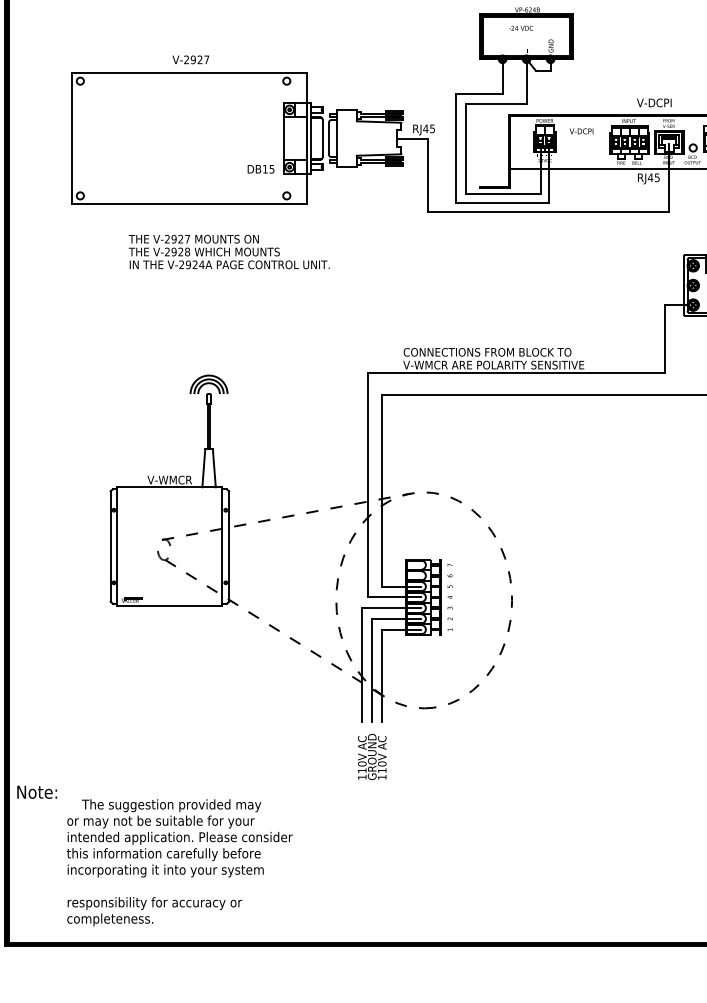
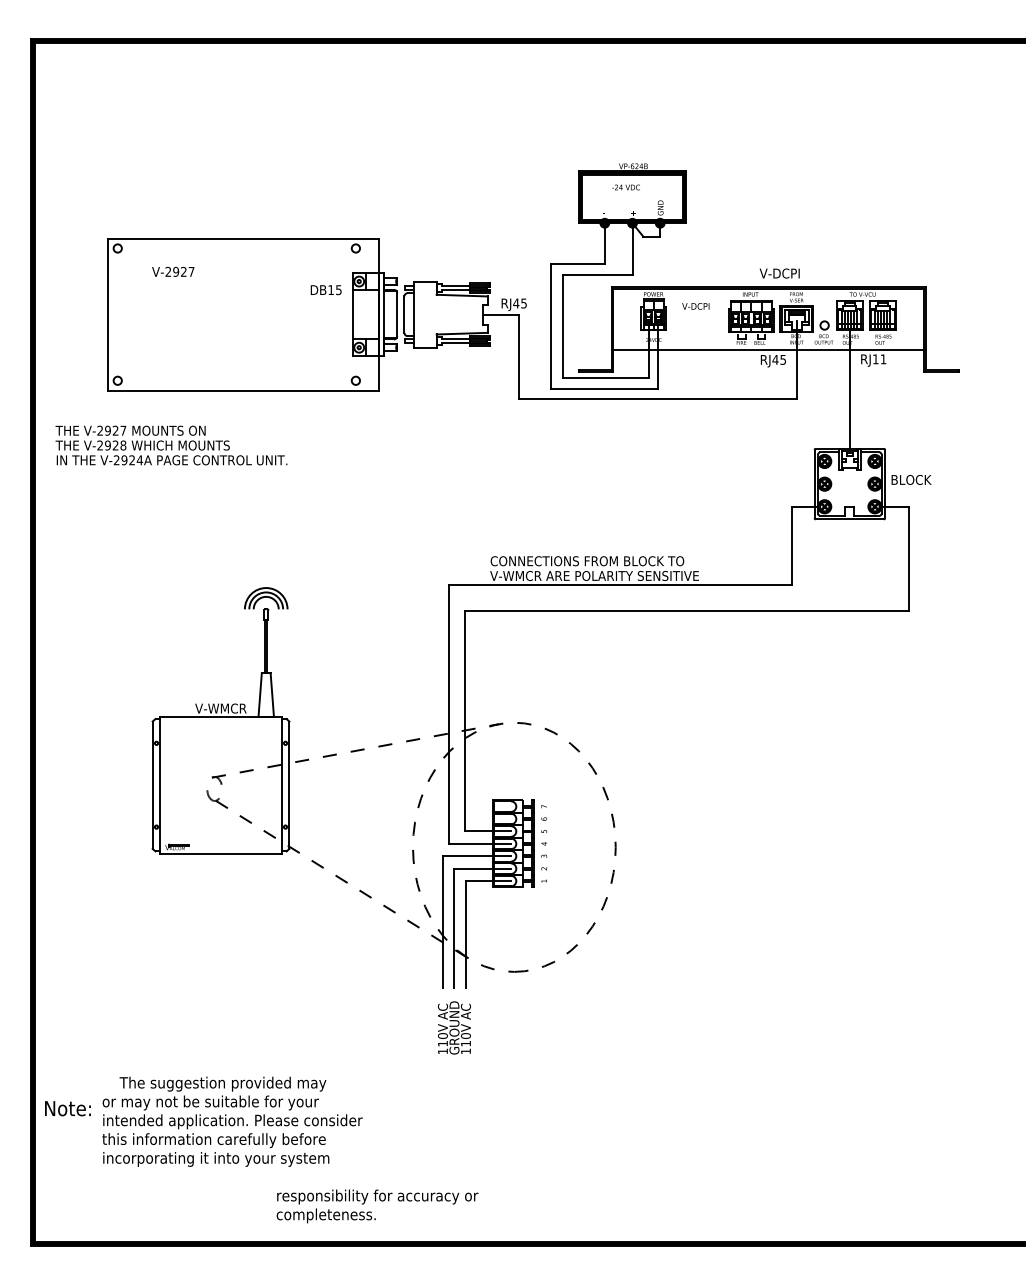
text: (191, 59) -> (173, 271), moved
text: (260, 169) -> (325, 290), moved
text: (229, 251) -> (171, 445), moved
text: (36, 792) -> (67, 1108), moved
text: (154, 911) -> (377, 1206), moved

